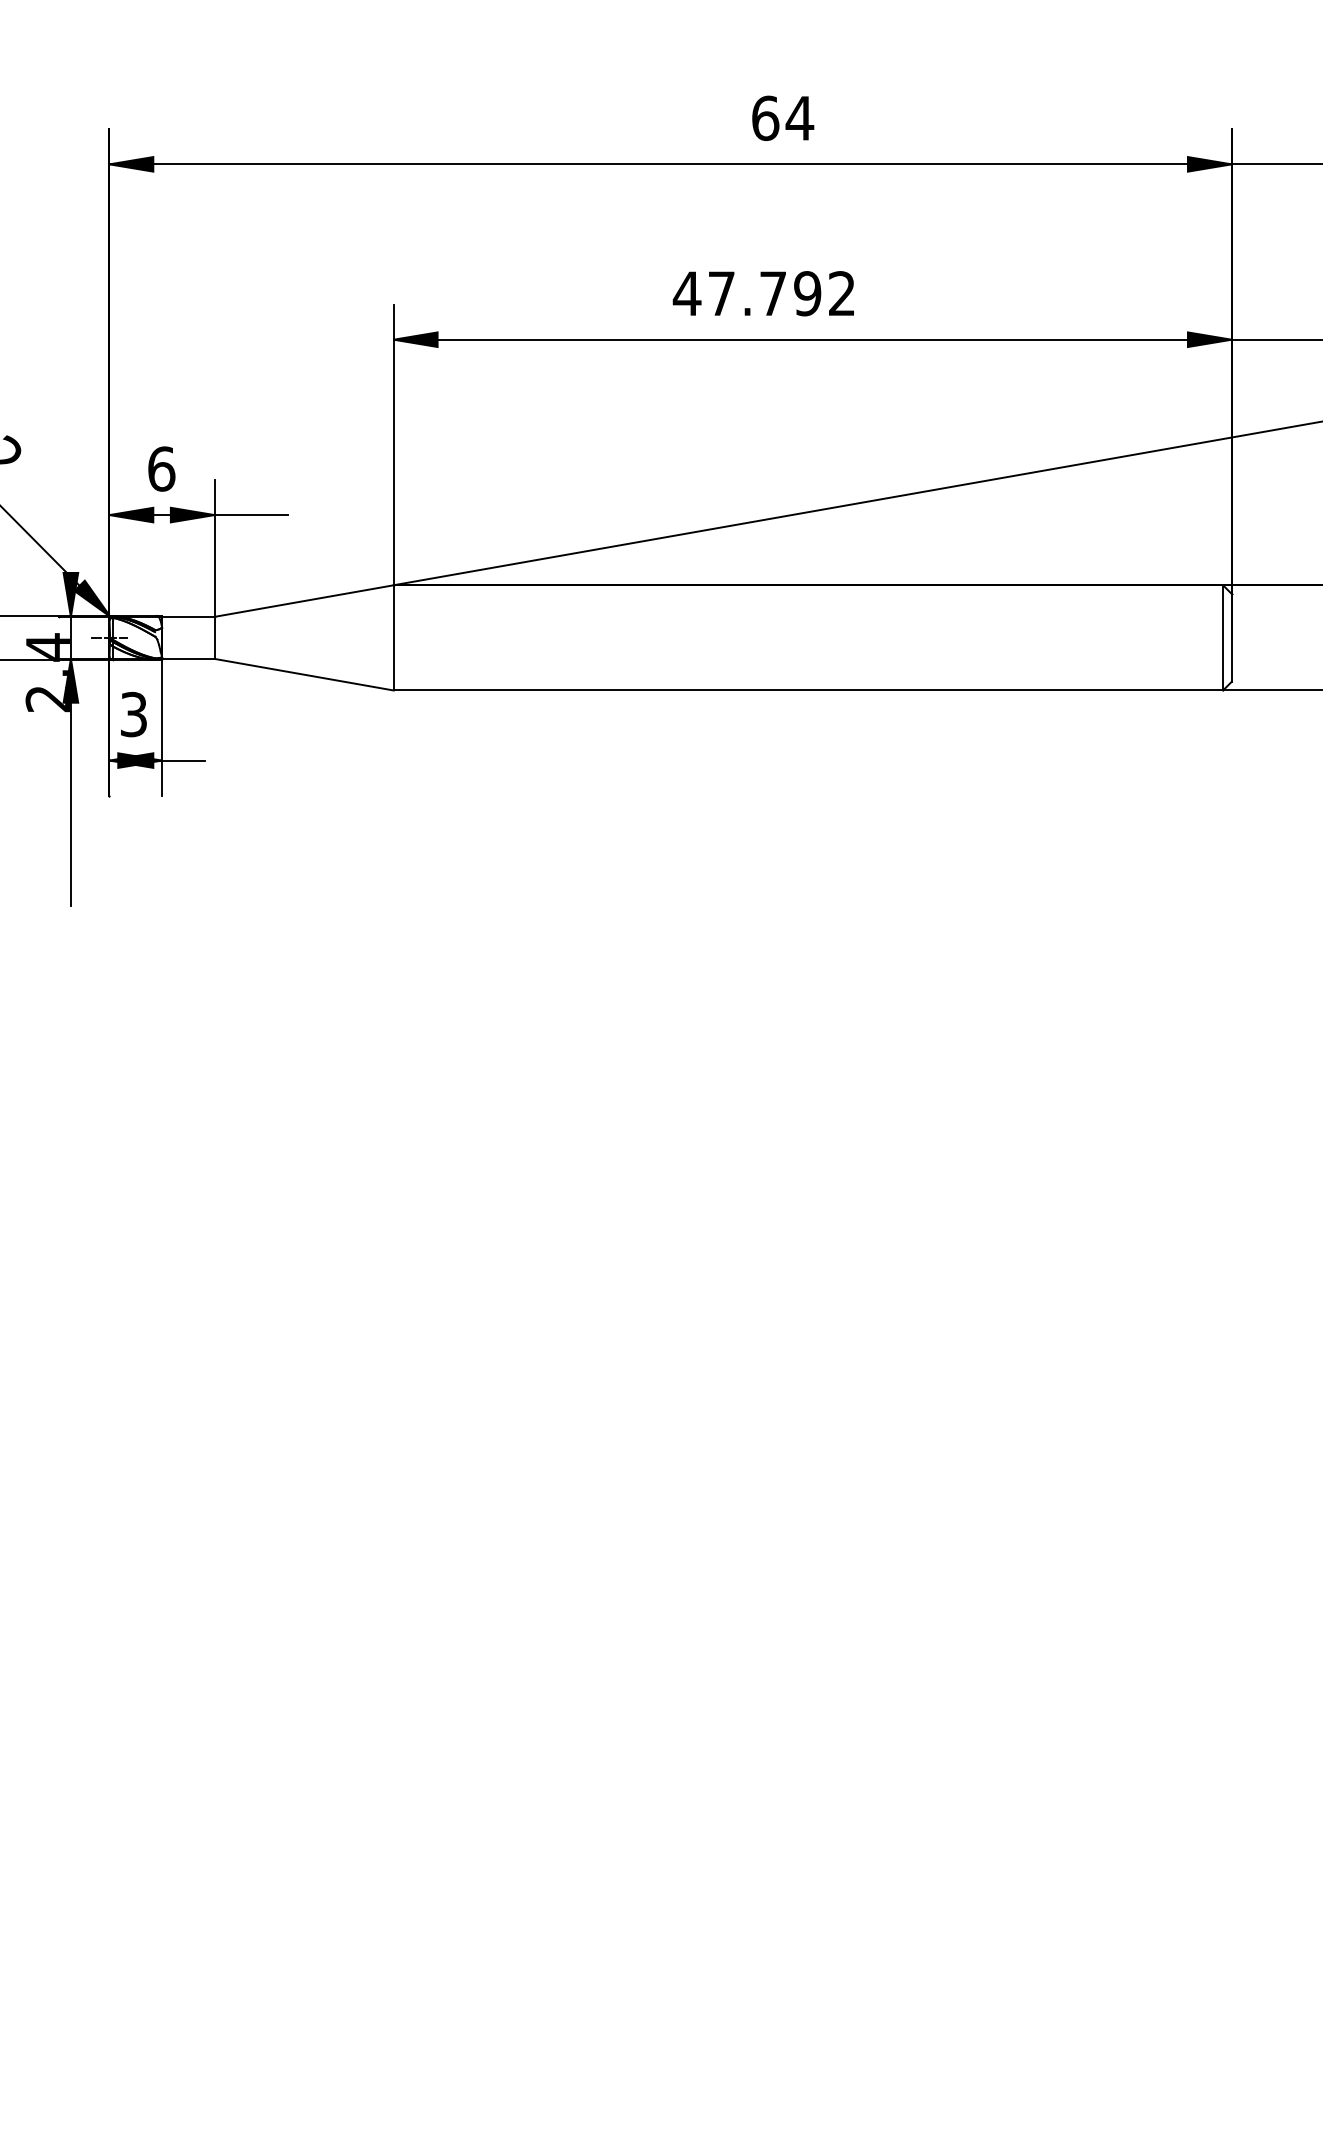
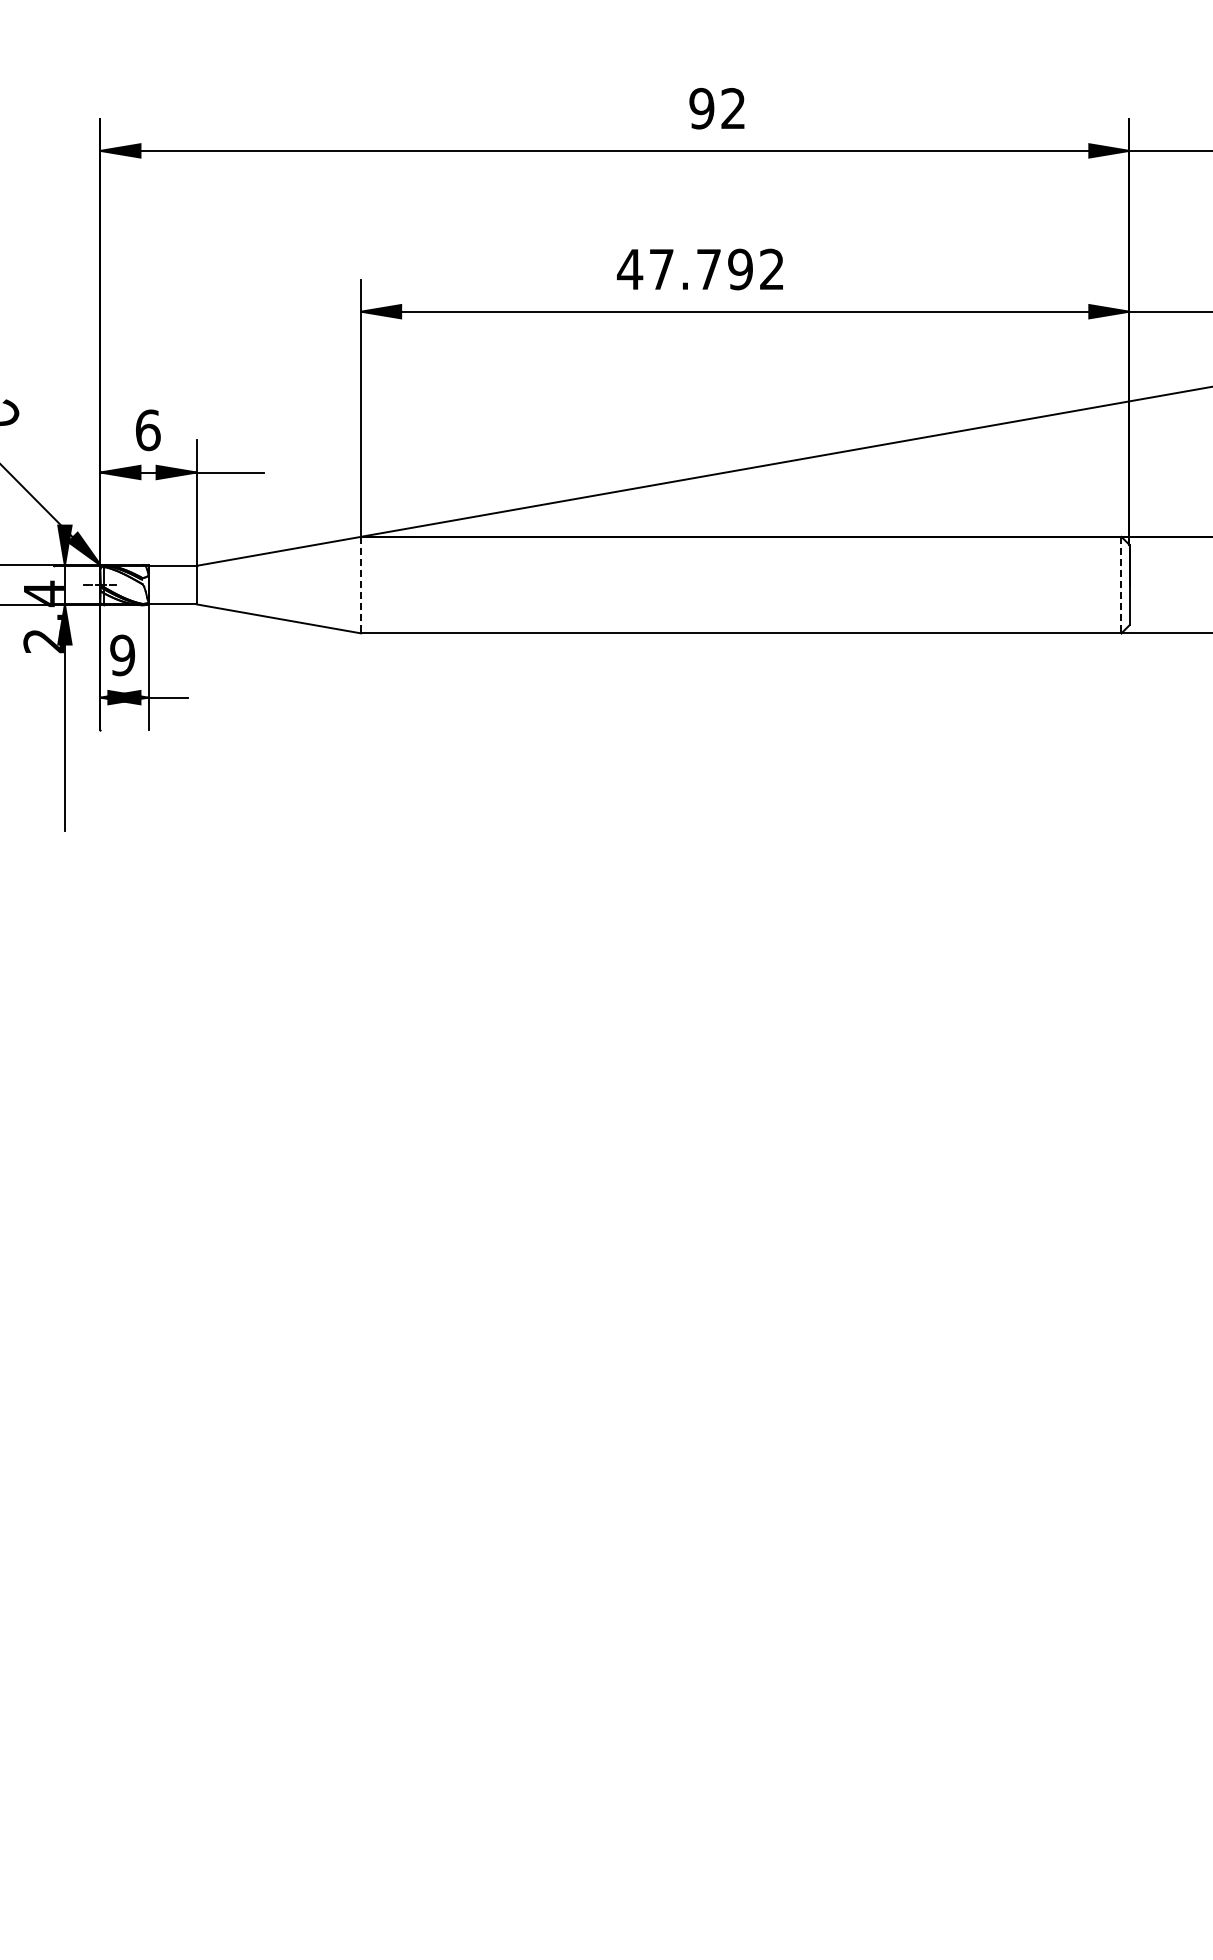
text: (782, 118) -> (717, 108), 64 -> 92
line: (393, 638) -> (360, 585), solid -> dashed
line: (1223, 638) -> (1121, 585), solid -> dashed
text: (133, 714) -> (122, 655), 3 -> 9

